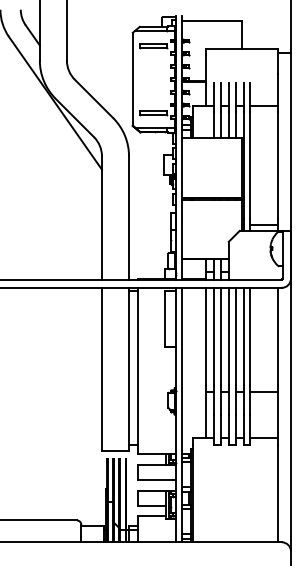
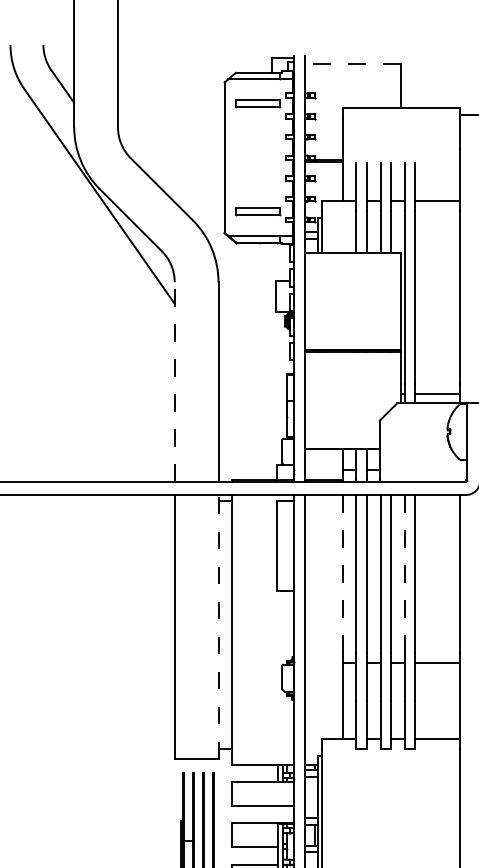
line: (212, 21) -> (353, 64), solid -> dashed
line: (101, 218) -> (173, 382), solid -> dashed
line: (205, 336) -> (342, 573), solid -> dashed
line: (244, 336) -> (405, 573), solid -> dashed
line: (129, 369) -> (219, 627), solid -> dashed

